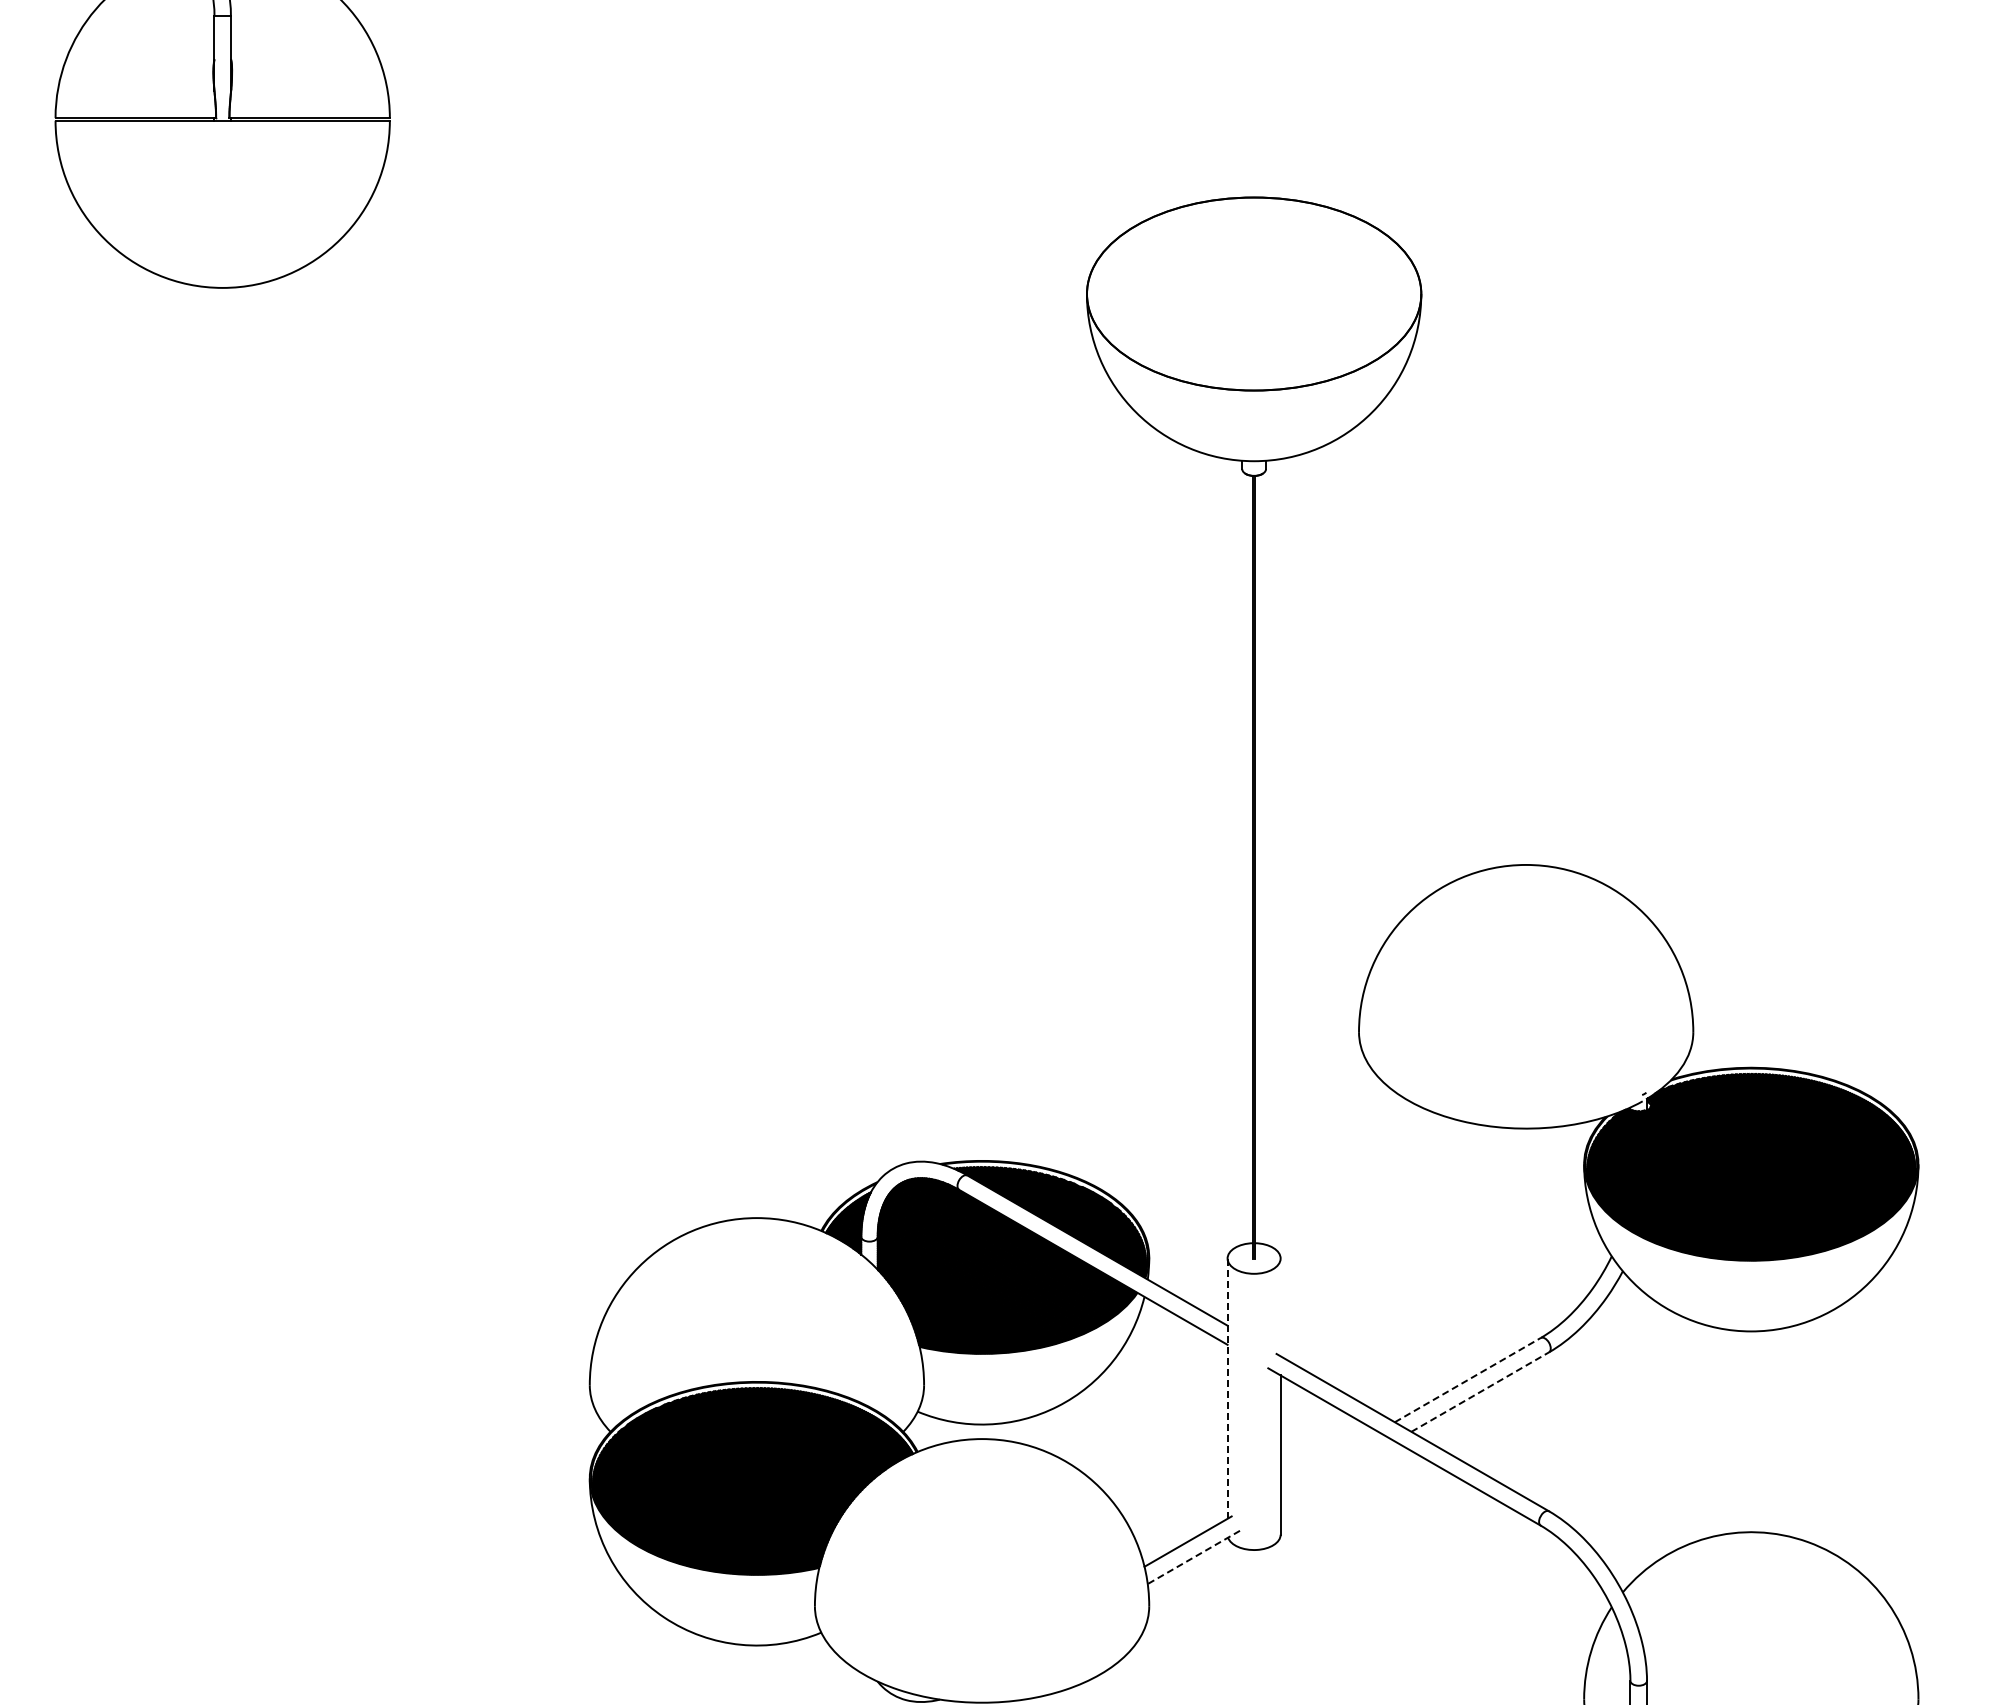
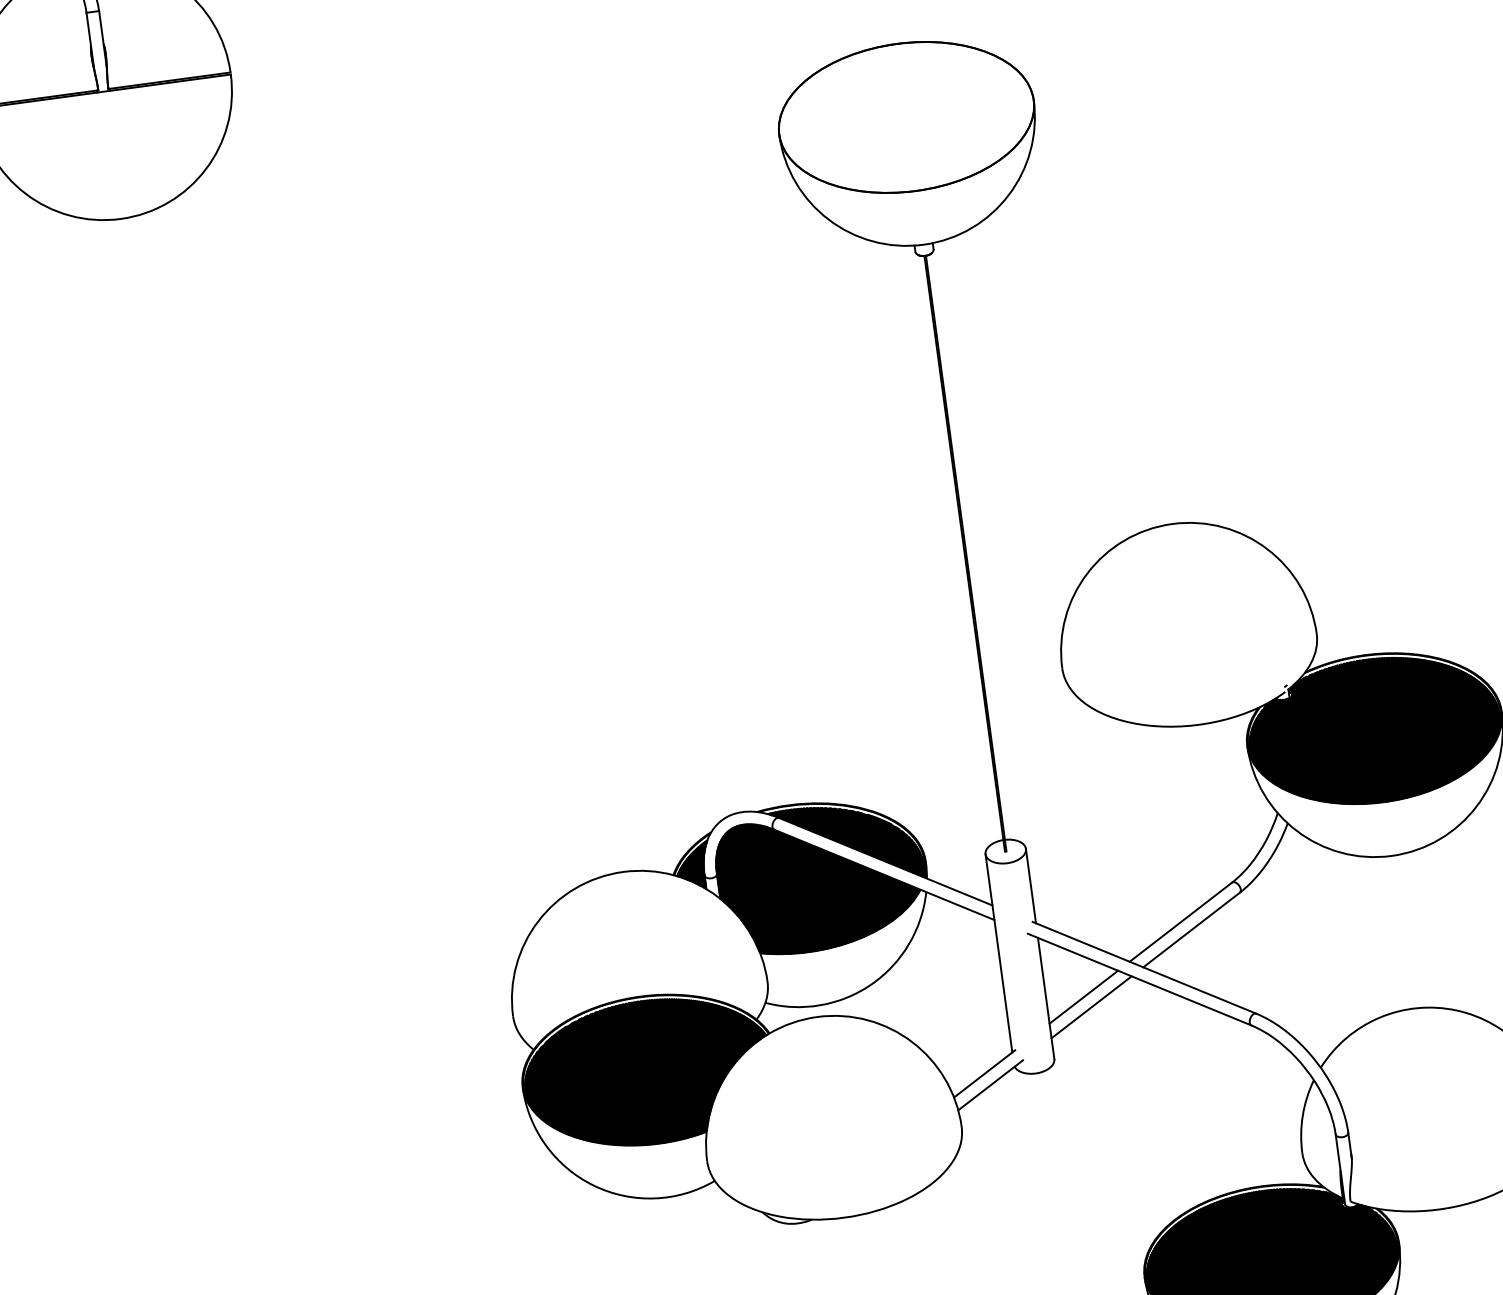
line: (1280, 1307) -> (1030, 886), added
line: (1468, 1379) -> (1181, 921), dashed -> solid
line: (1227, 1389) -> (998, 954), dashed -> solid
line: (1480, 1391) -> (1191, 929), dashed -> solid
line: (1329, 1459) -> (1083, 996), added
line: (1337, 1474) -> (1091, 1007), added
line: (1193, 1557) -> (990, 1085), dashed -> solid

